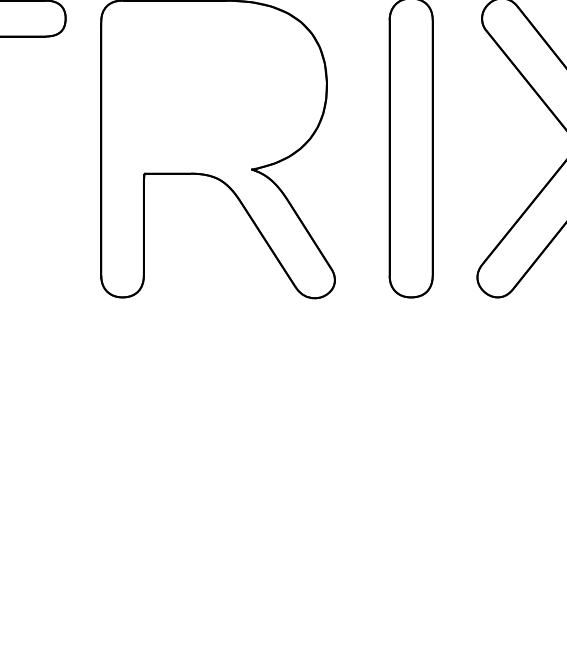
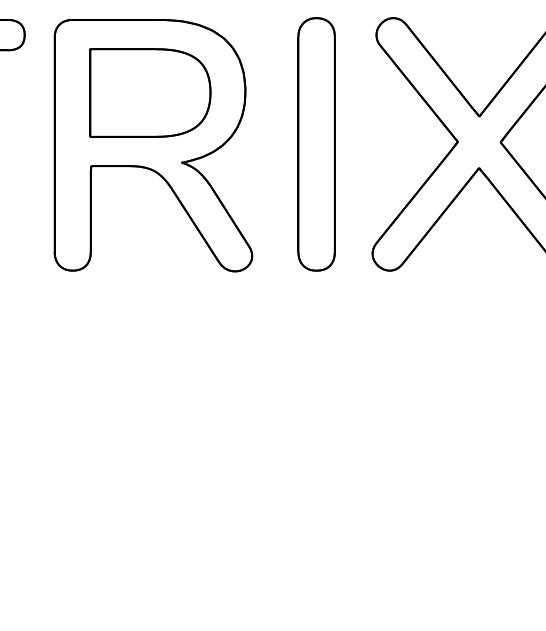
part: (214, 86) -> (150, 92), added

